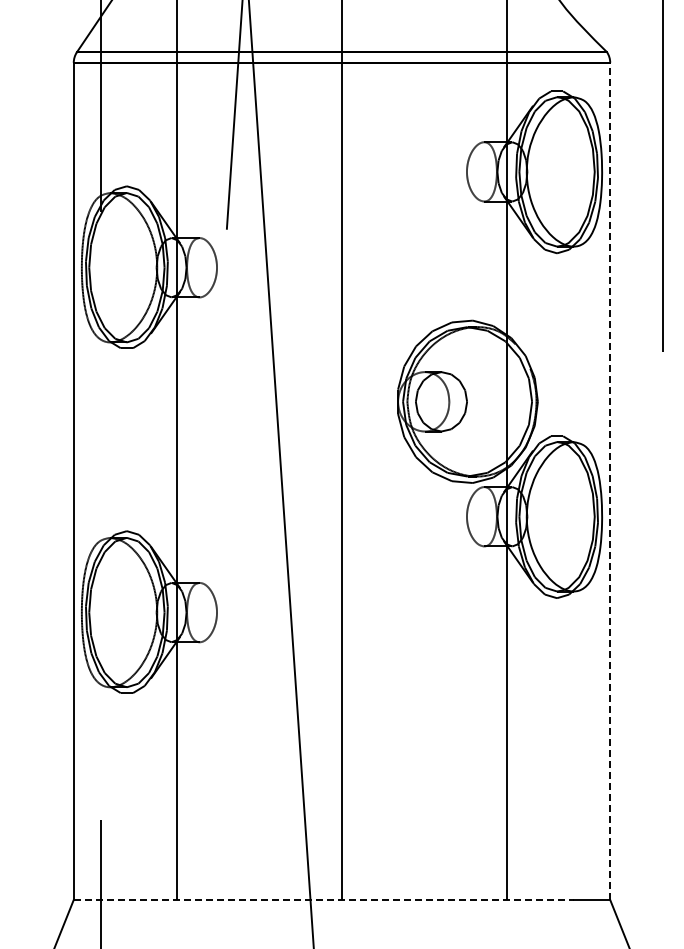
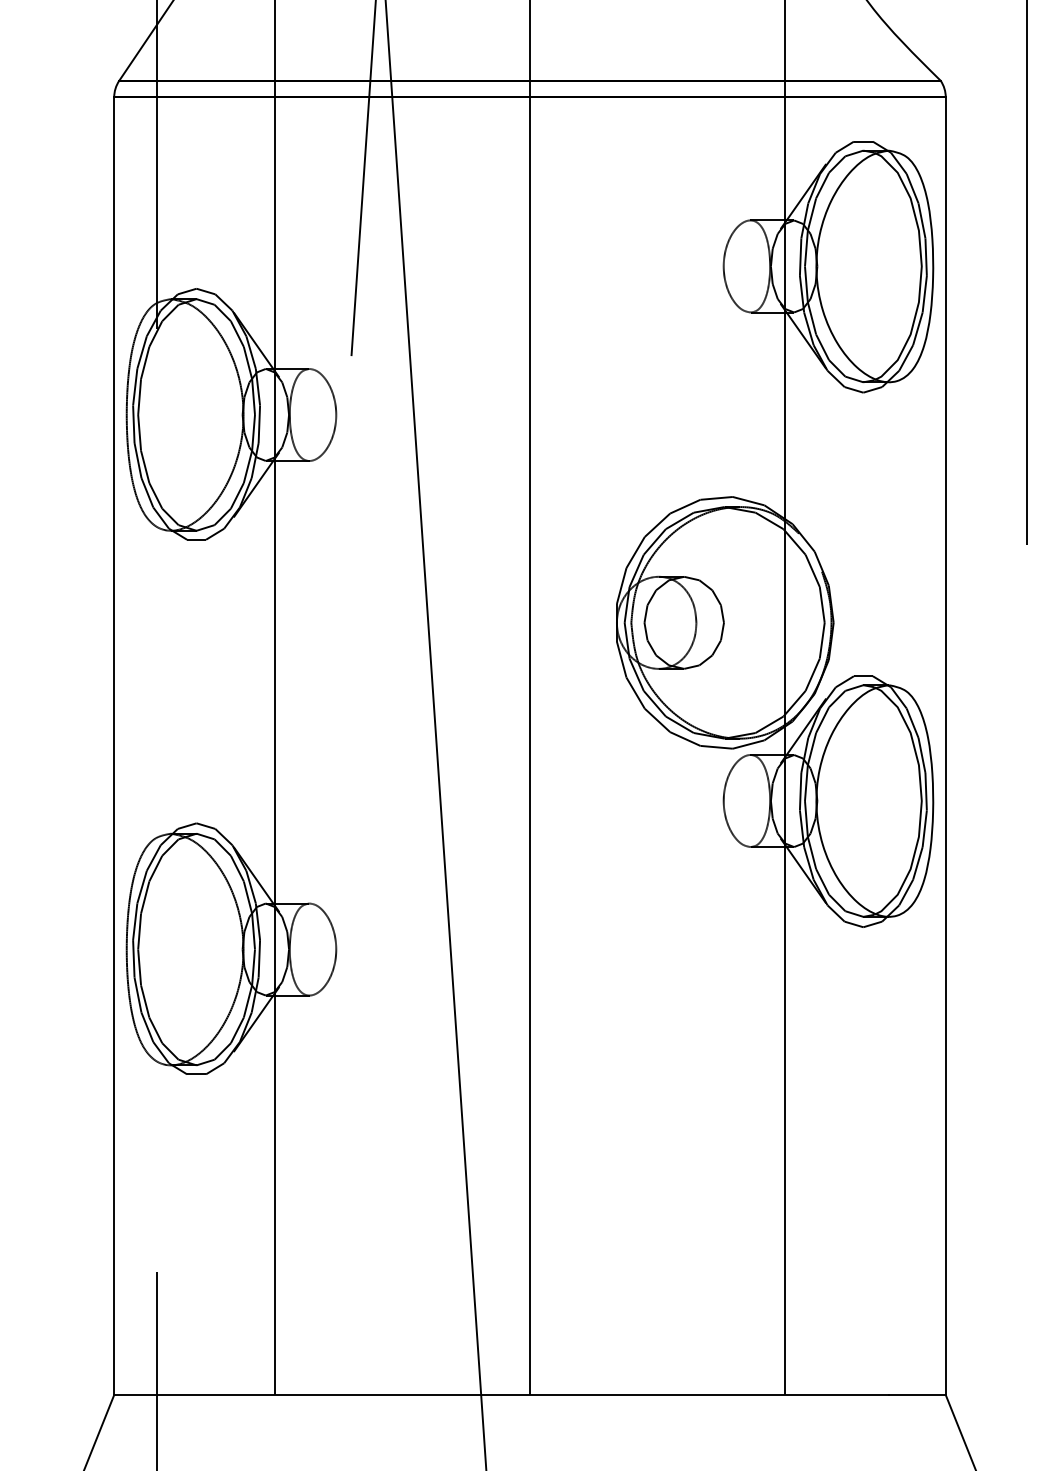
line: (610, 481) -> (946, 746), dashed -> solid
line: (323, 899) -> (501, 1394), dashed -> solid

